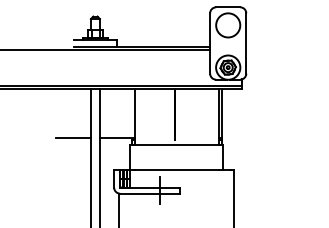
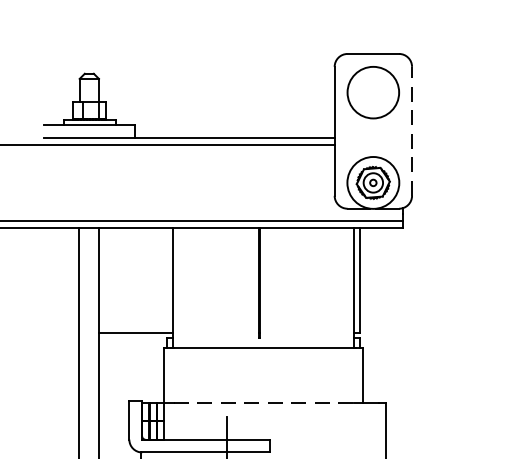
line: (246, 43) -> (412, 131), solid -> dashed
line: (73, 137) -> (42, 332), removed
line: (177, 170) -> (264, 402), solid -> dashed

